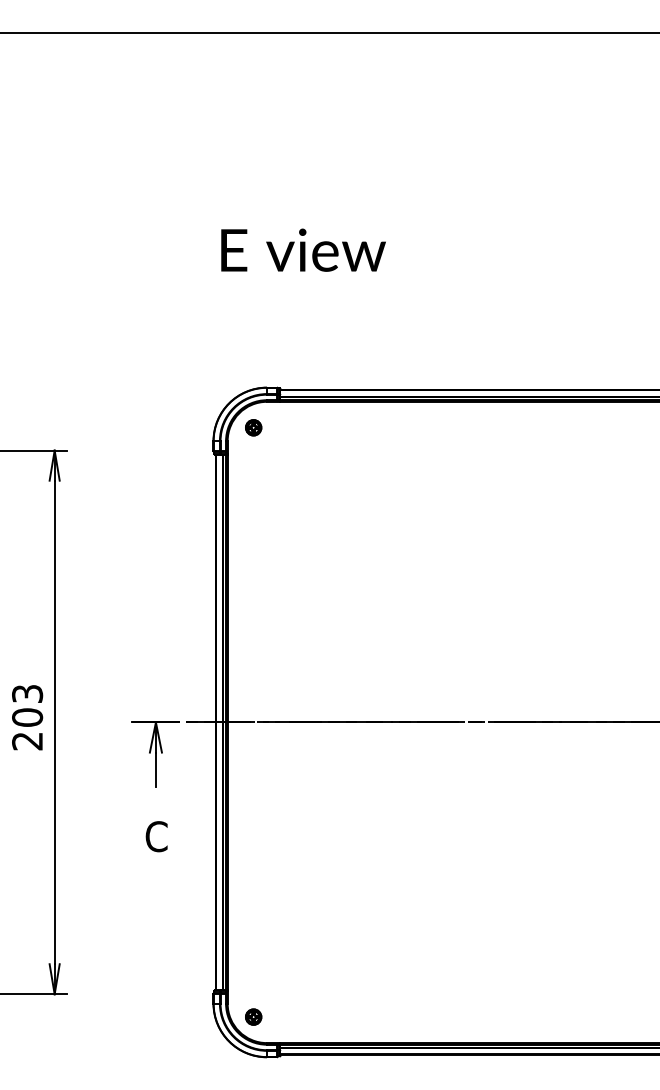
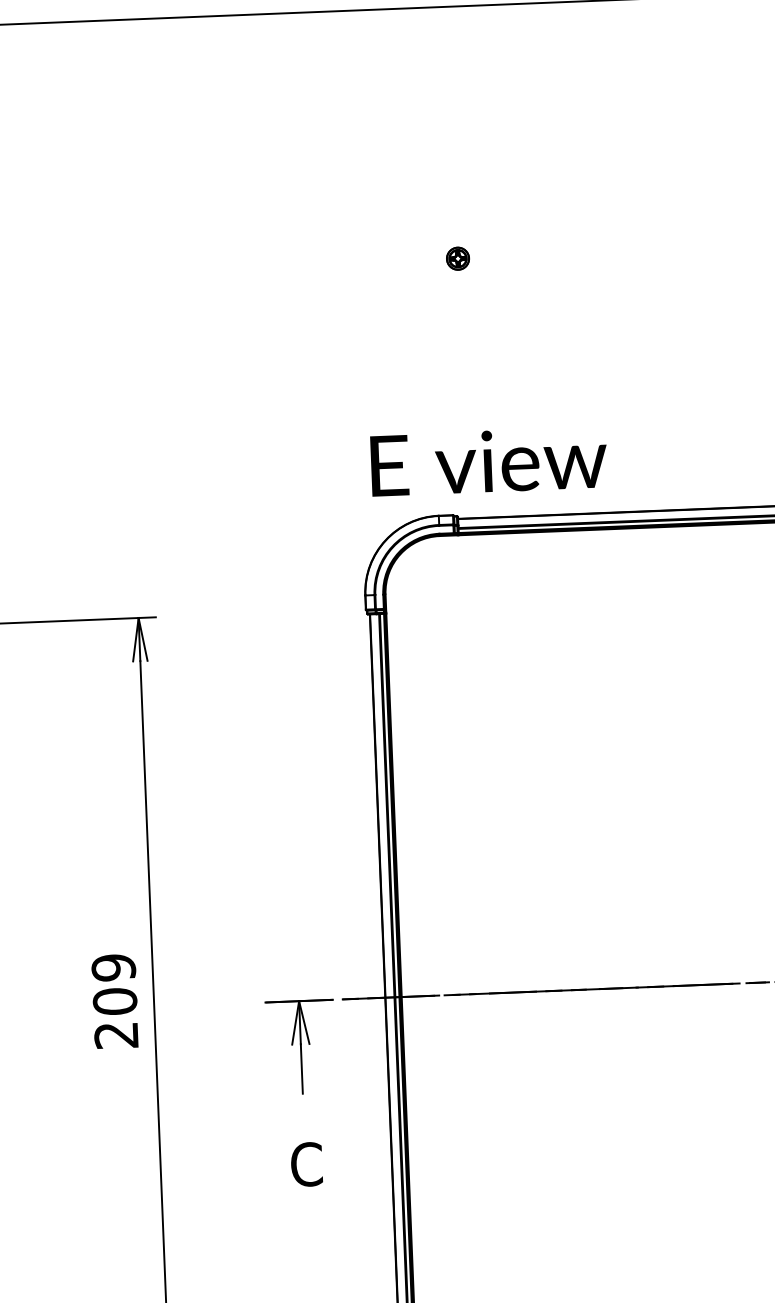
text: (303, 249) -> (488, 460), moved
part: (253, 427) -> (457, 258), moved
text: (27, 693) -> (113, 967), 203 -> 209

